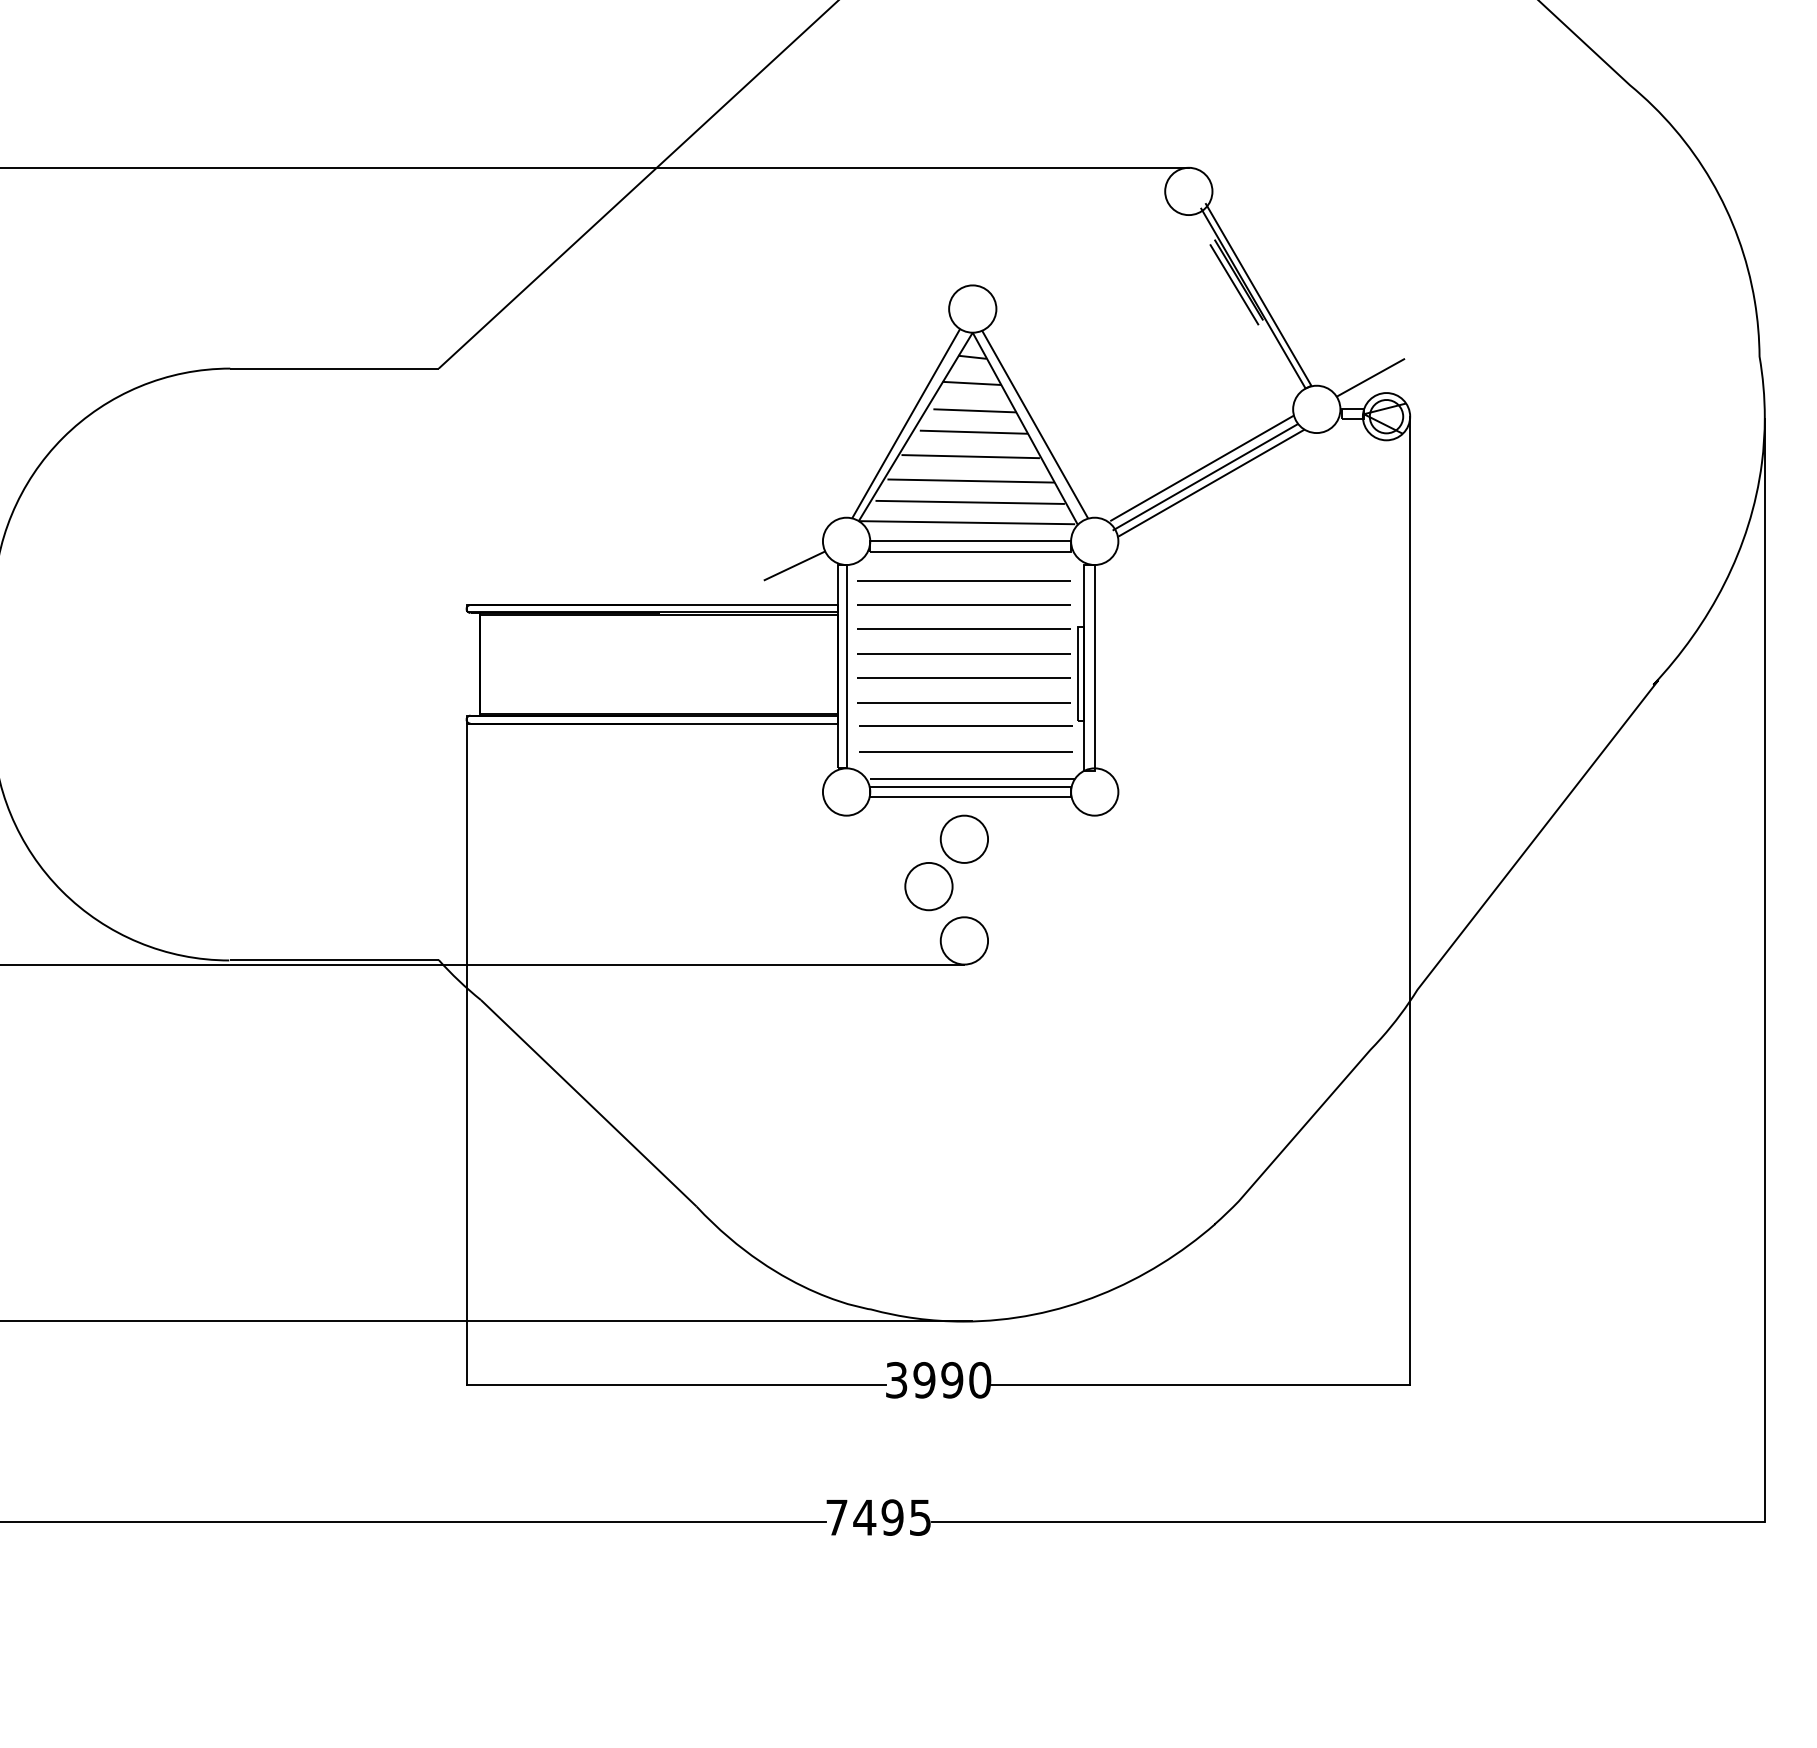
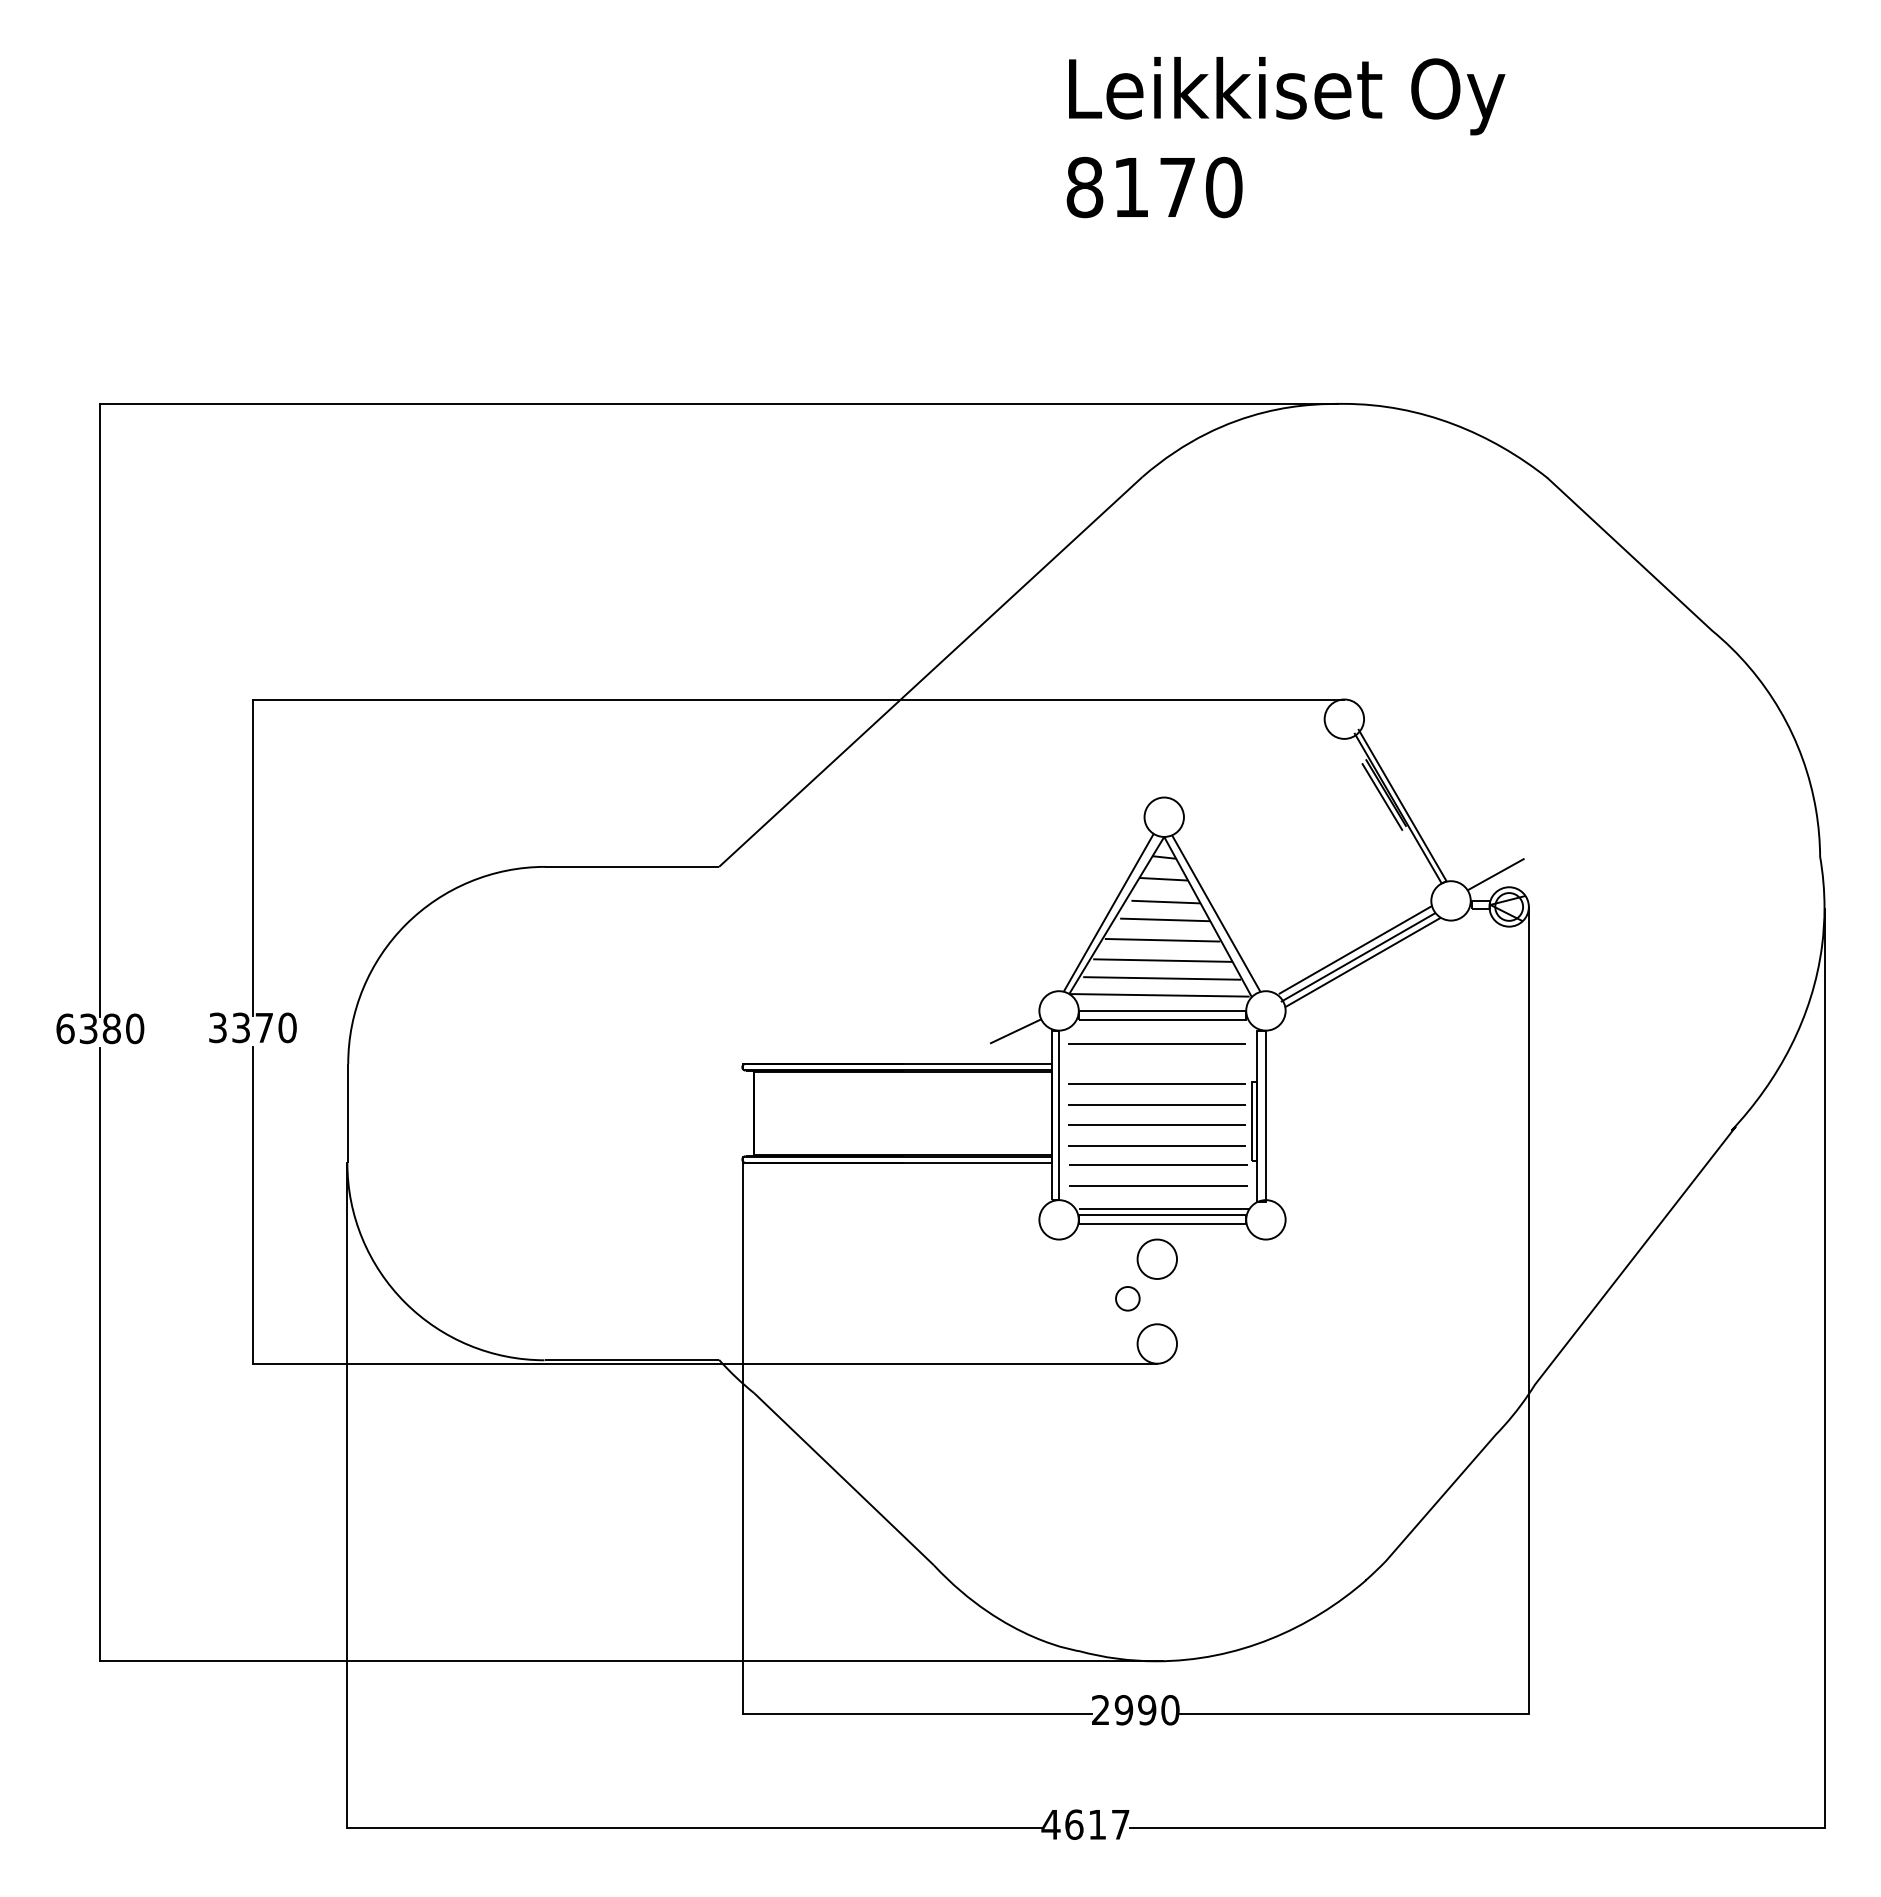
line: (963, 604) -> (1156, 1063), removed
part: (928, 886) -> (1127, 1298), size x0.6
text: (896, 1380) -> (1100, 1710), 3990 -> 2990
text: (878, 1517) -> (1085, 1824), 7495 -> 4617

